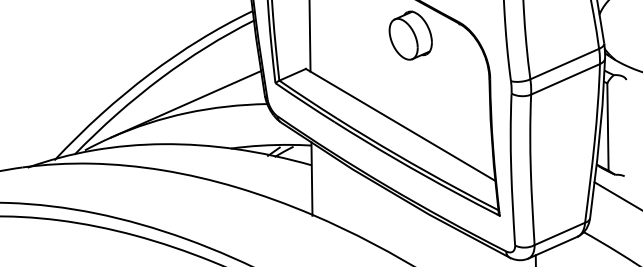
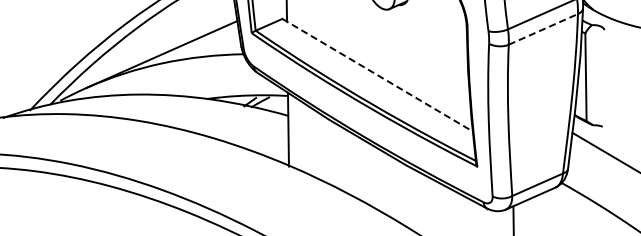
line: (565, 79) -> (543, 29), solid -> dashed
line: (401, 125) -> (378, 75), solid -> dashed

